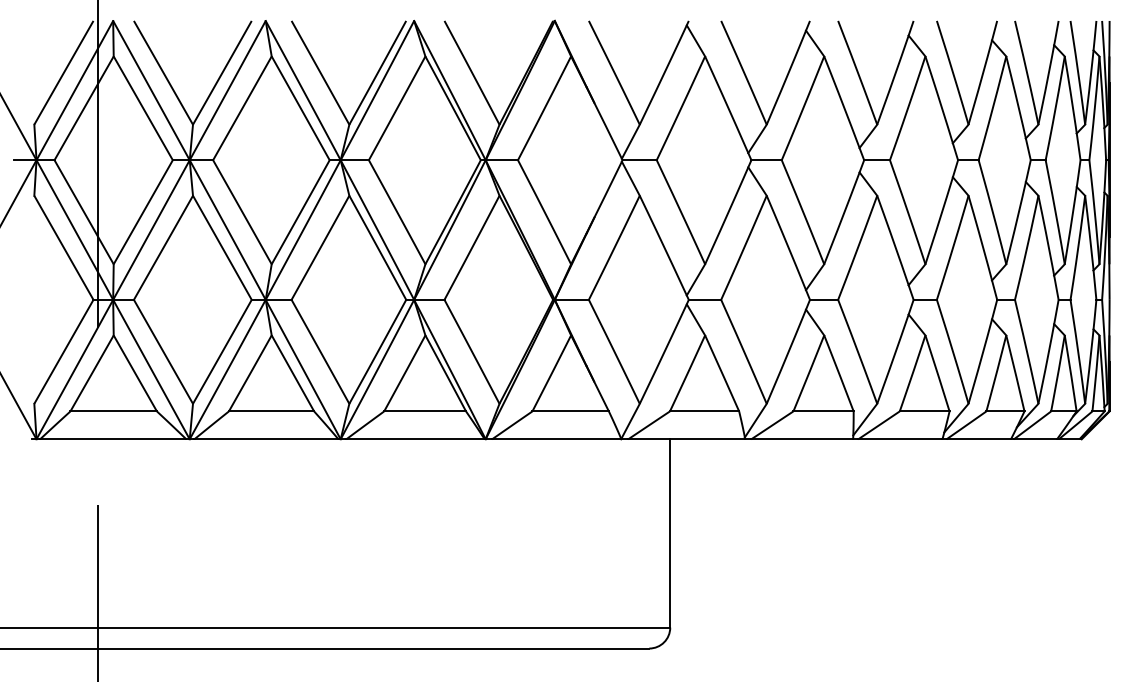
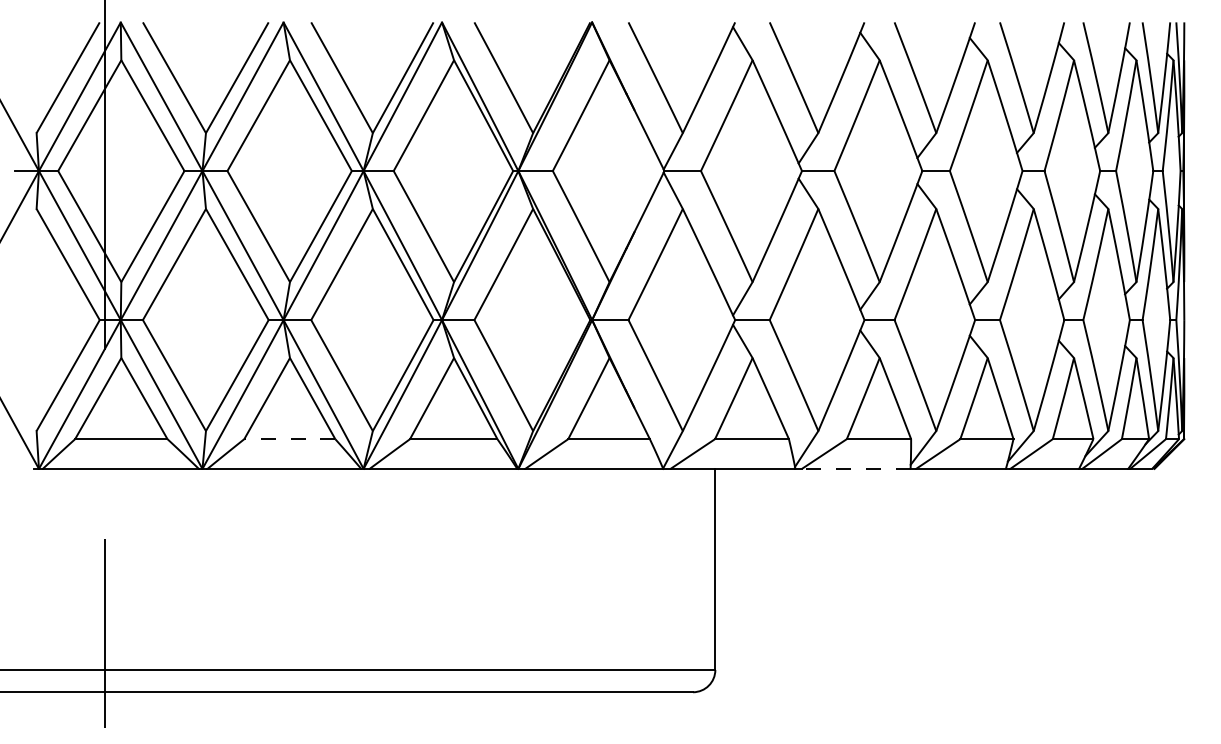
line: (271, 411) -> (289, 439), solid -> dashed
line: (801, 438) -> (855, 468), solid -> dashed

